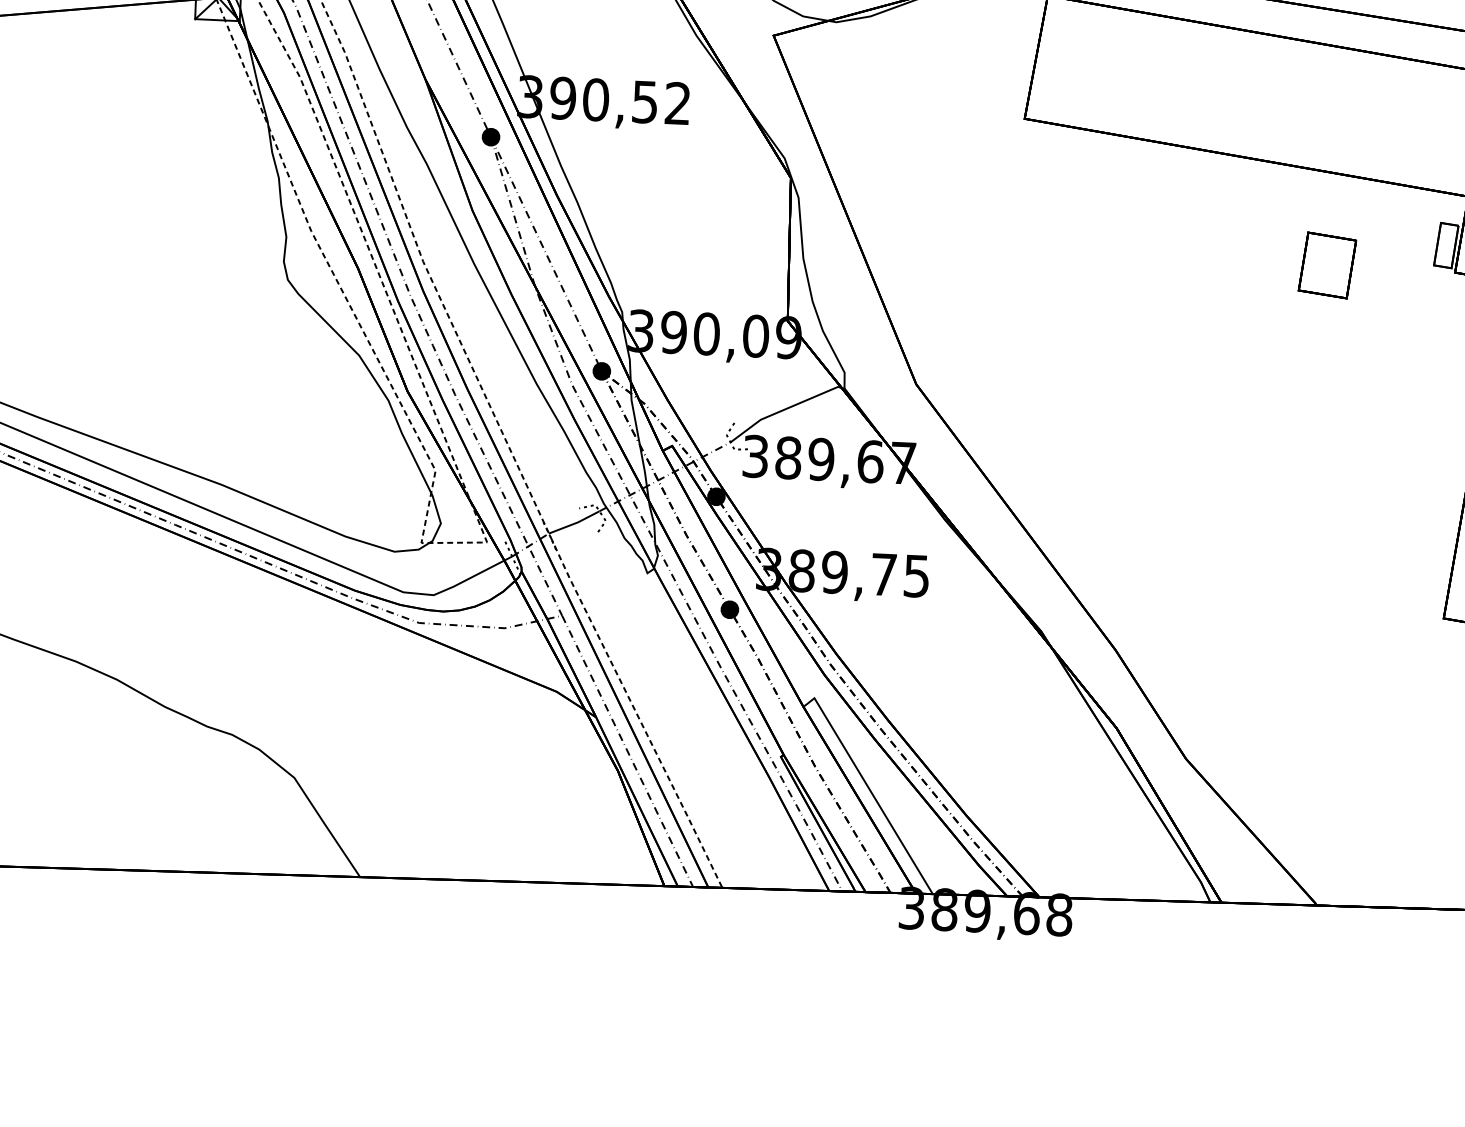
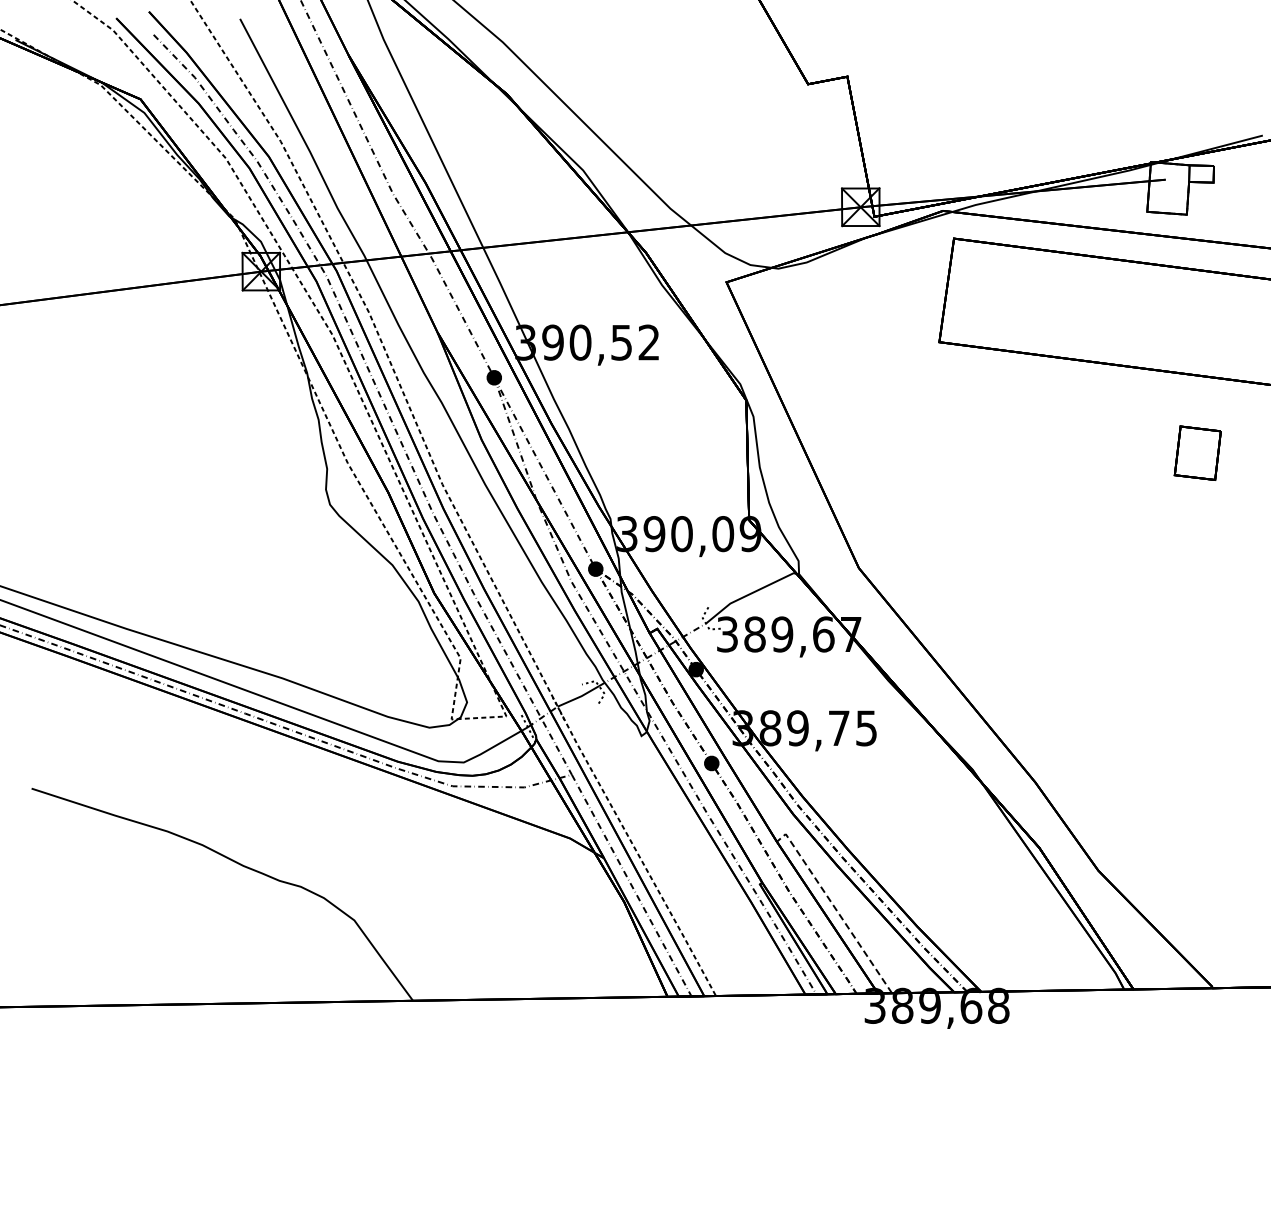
line: (869, 788) -> (835, 907), solid -> dashed

